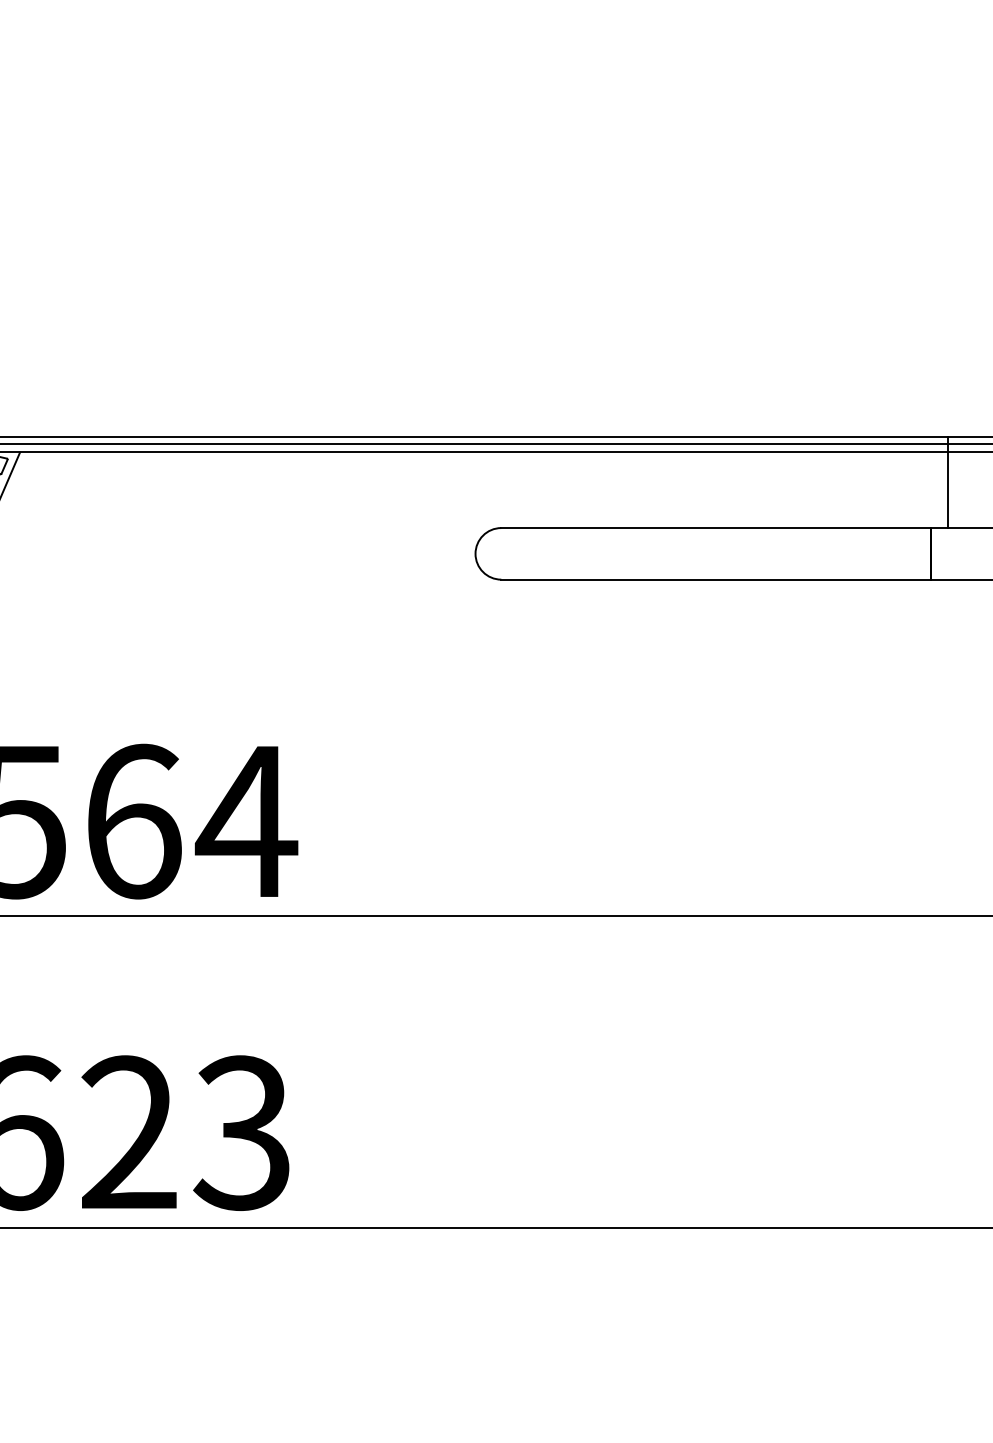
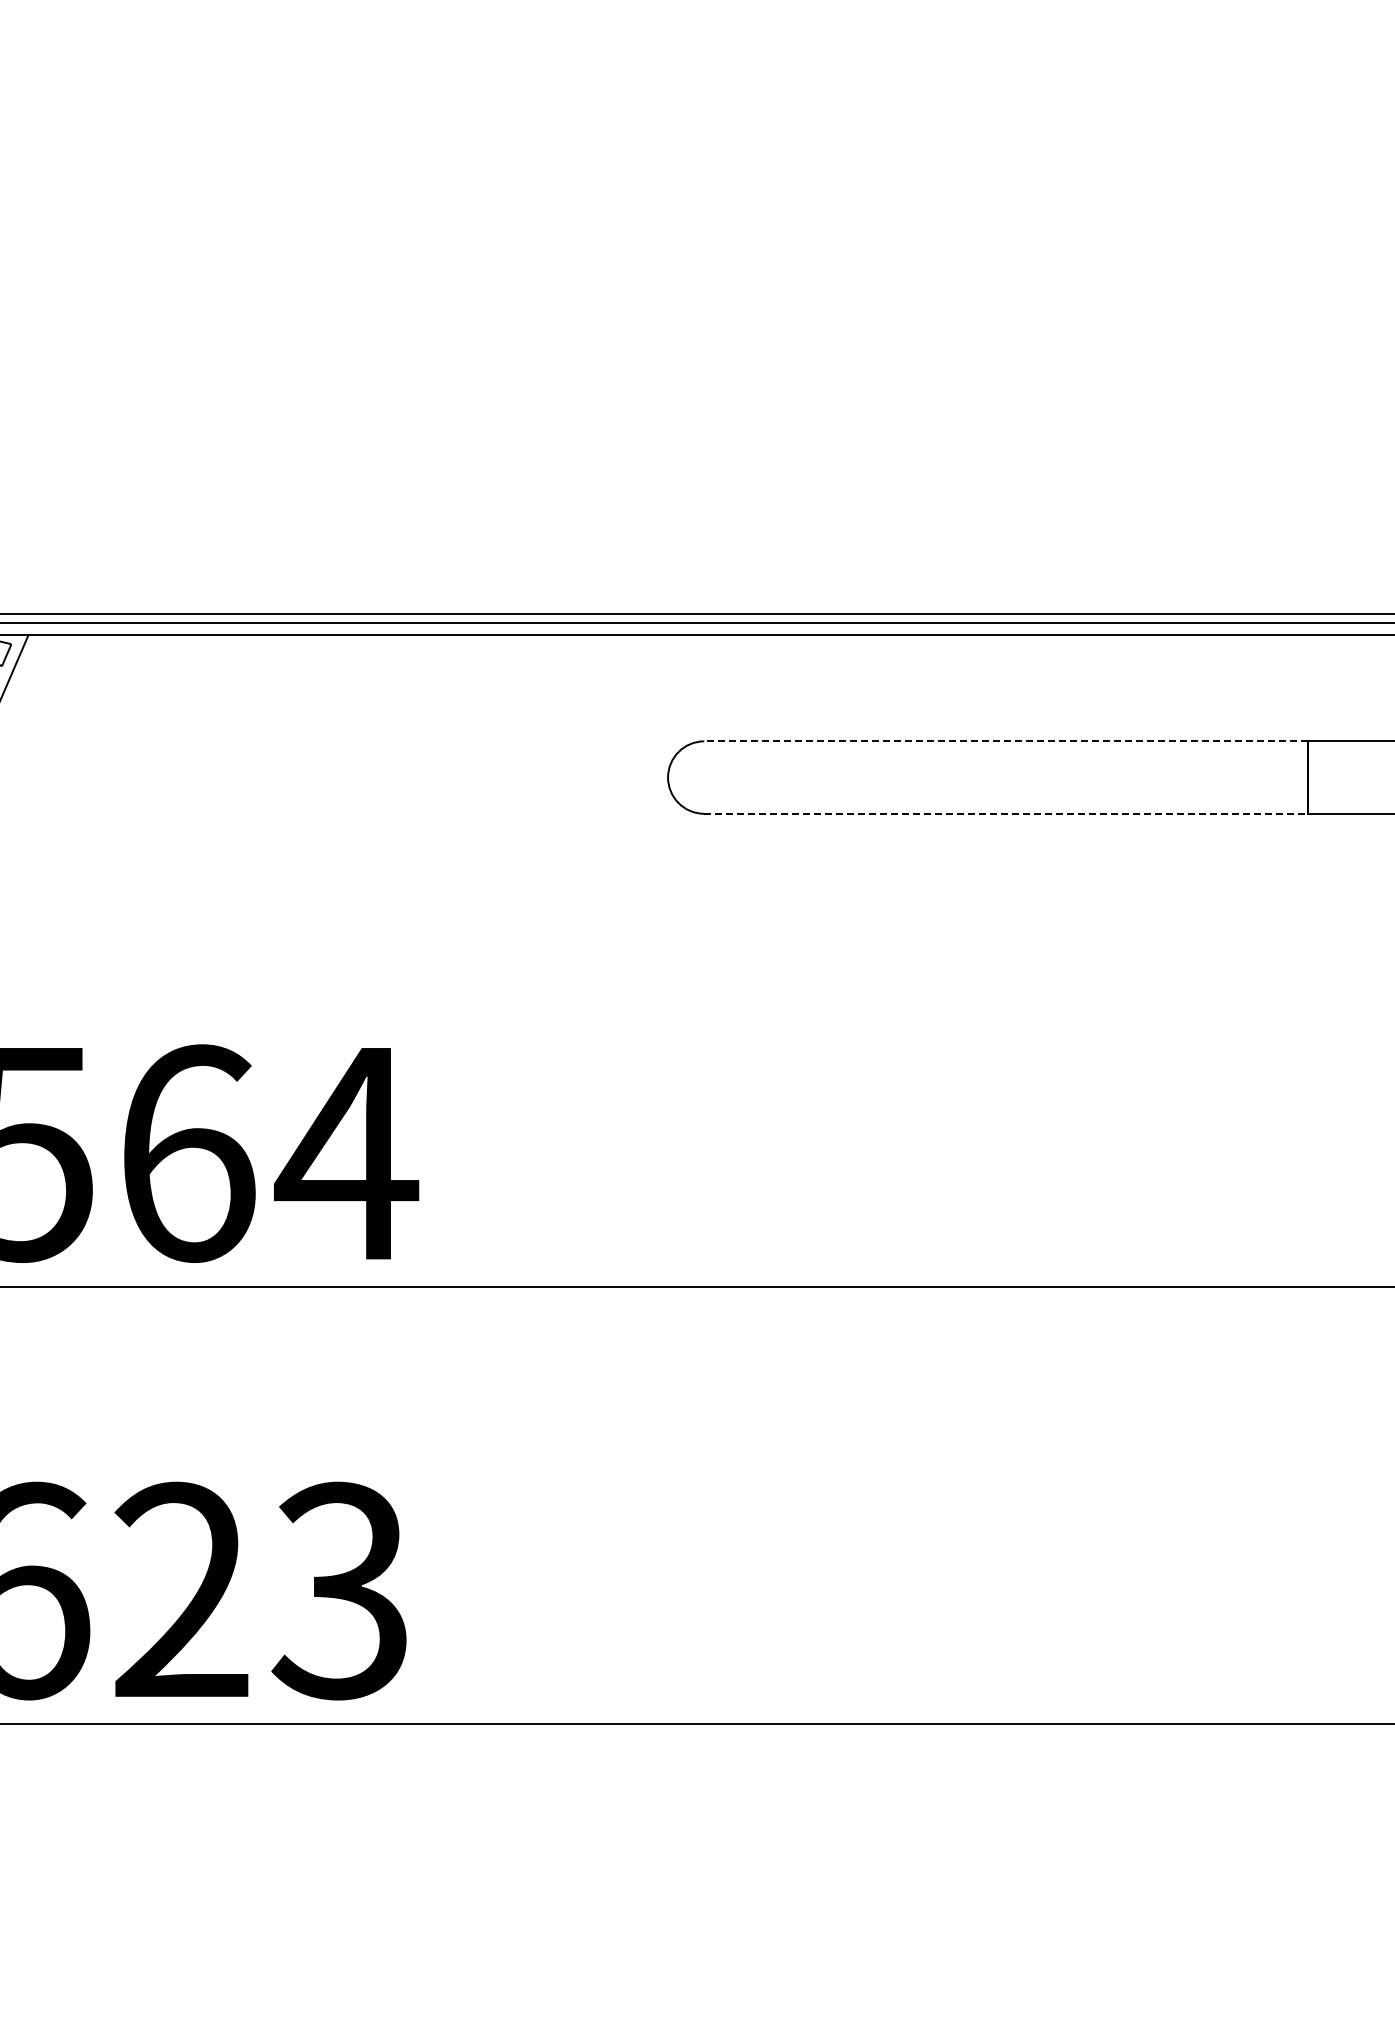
line: (948, 482) -> (1332, 677), removed
line: (716, 528) -> (1006, 741), solid -> dashed
line: (716, 579) -> (1006, 813), solid -> dashed

